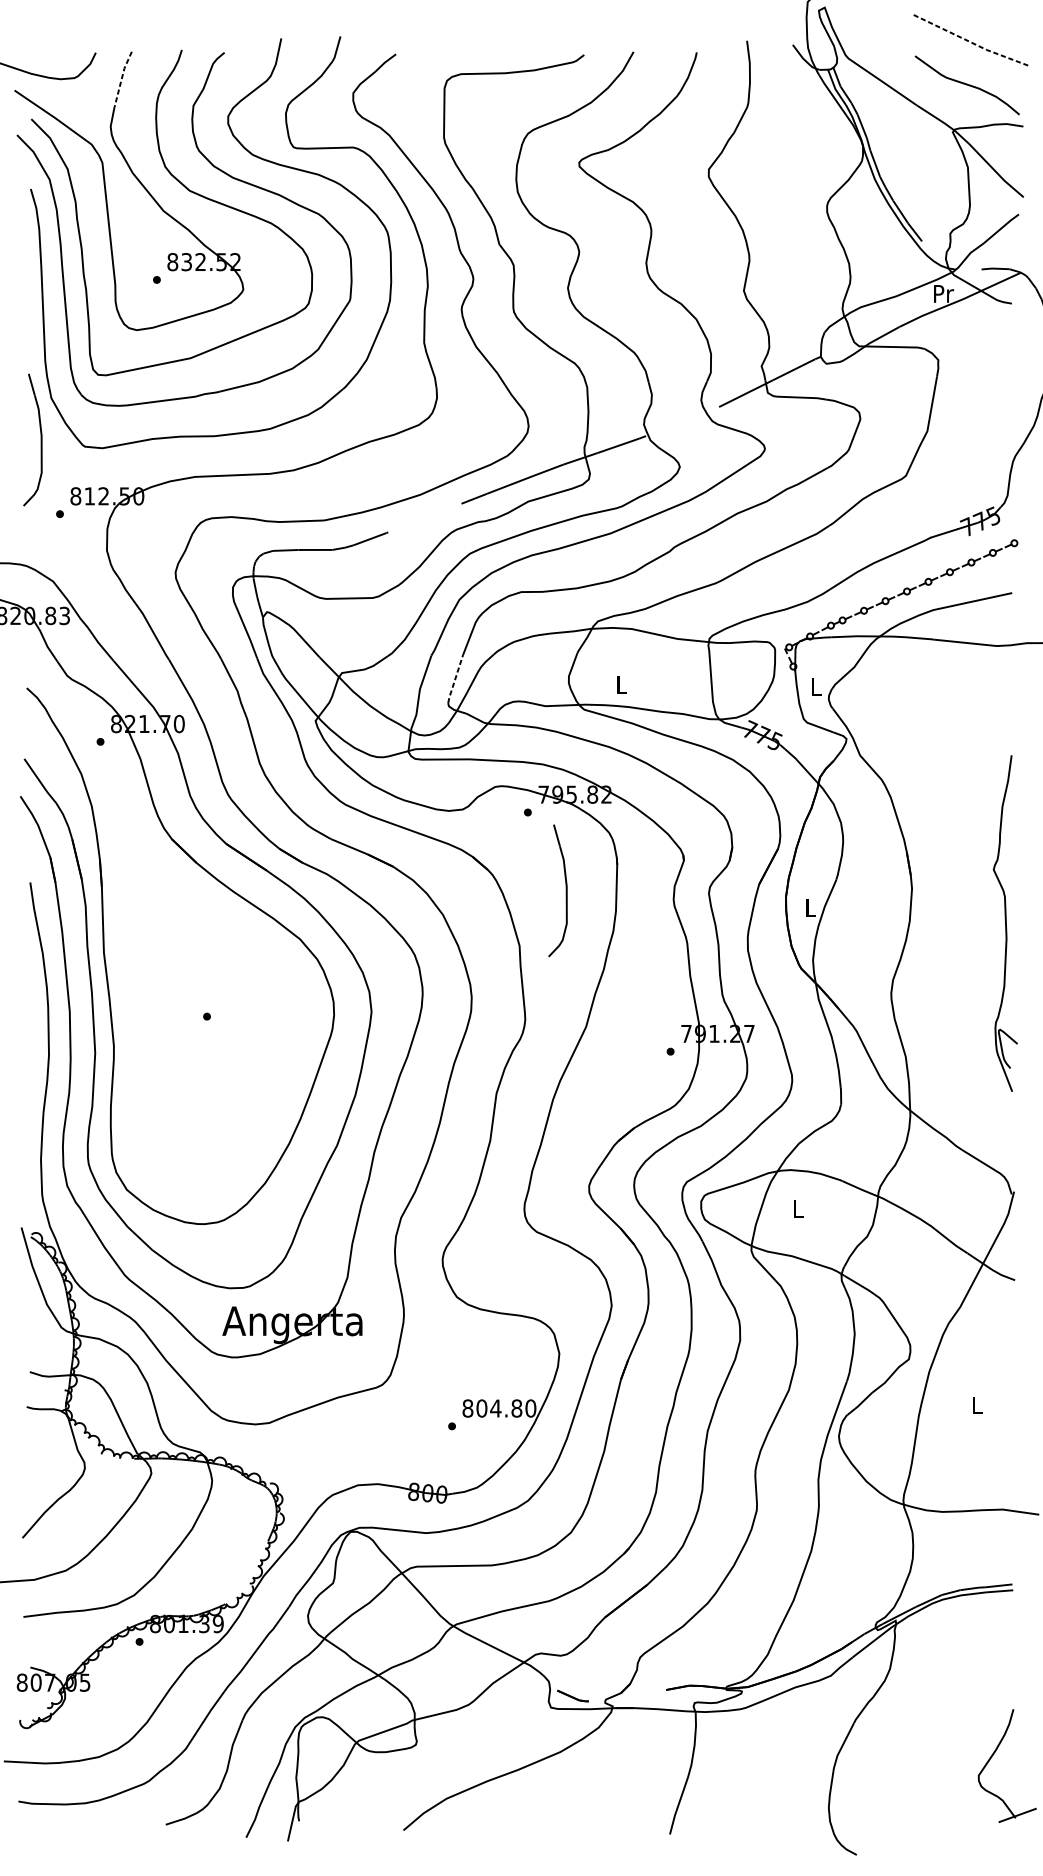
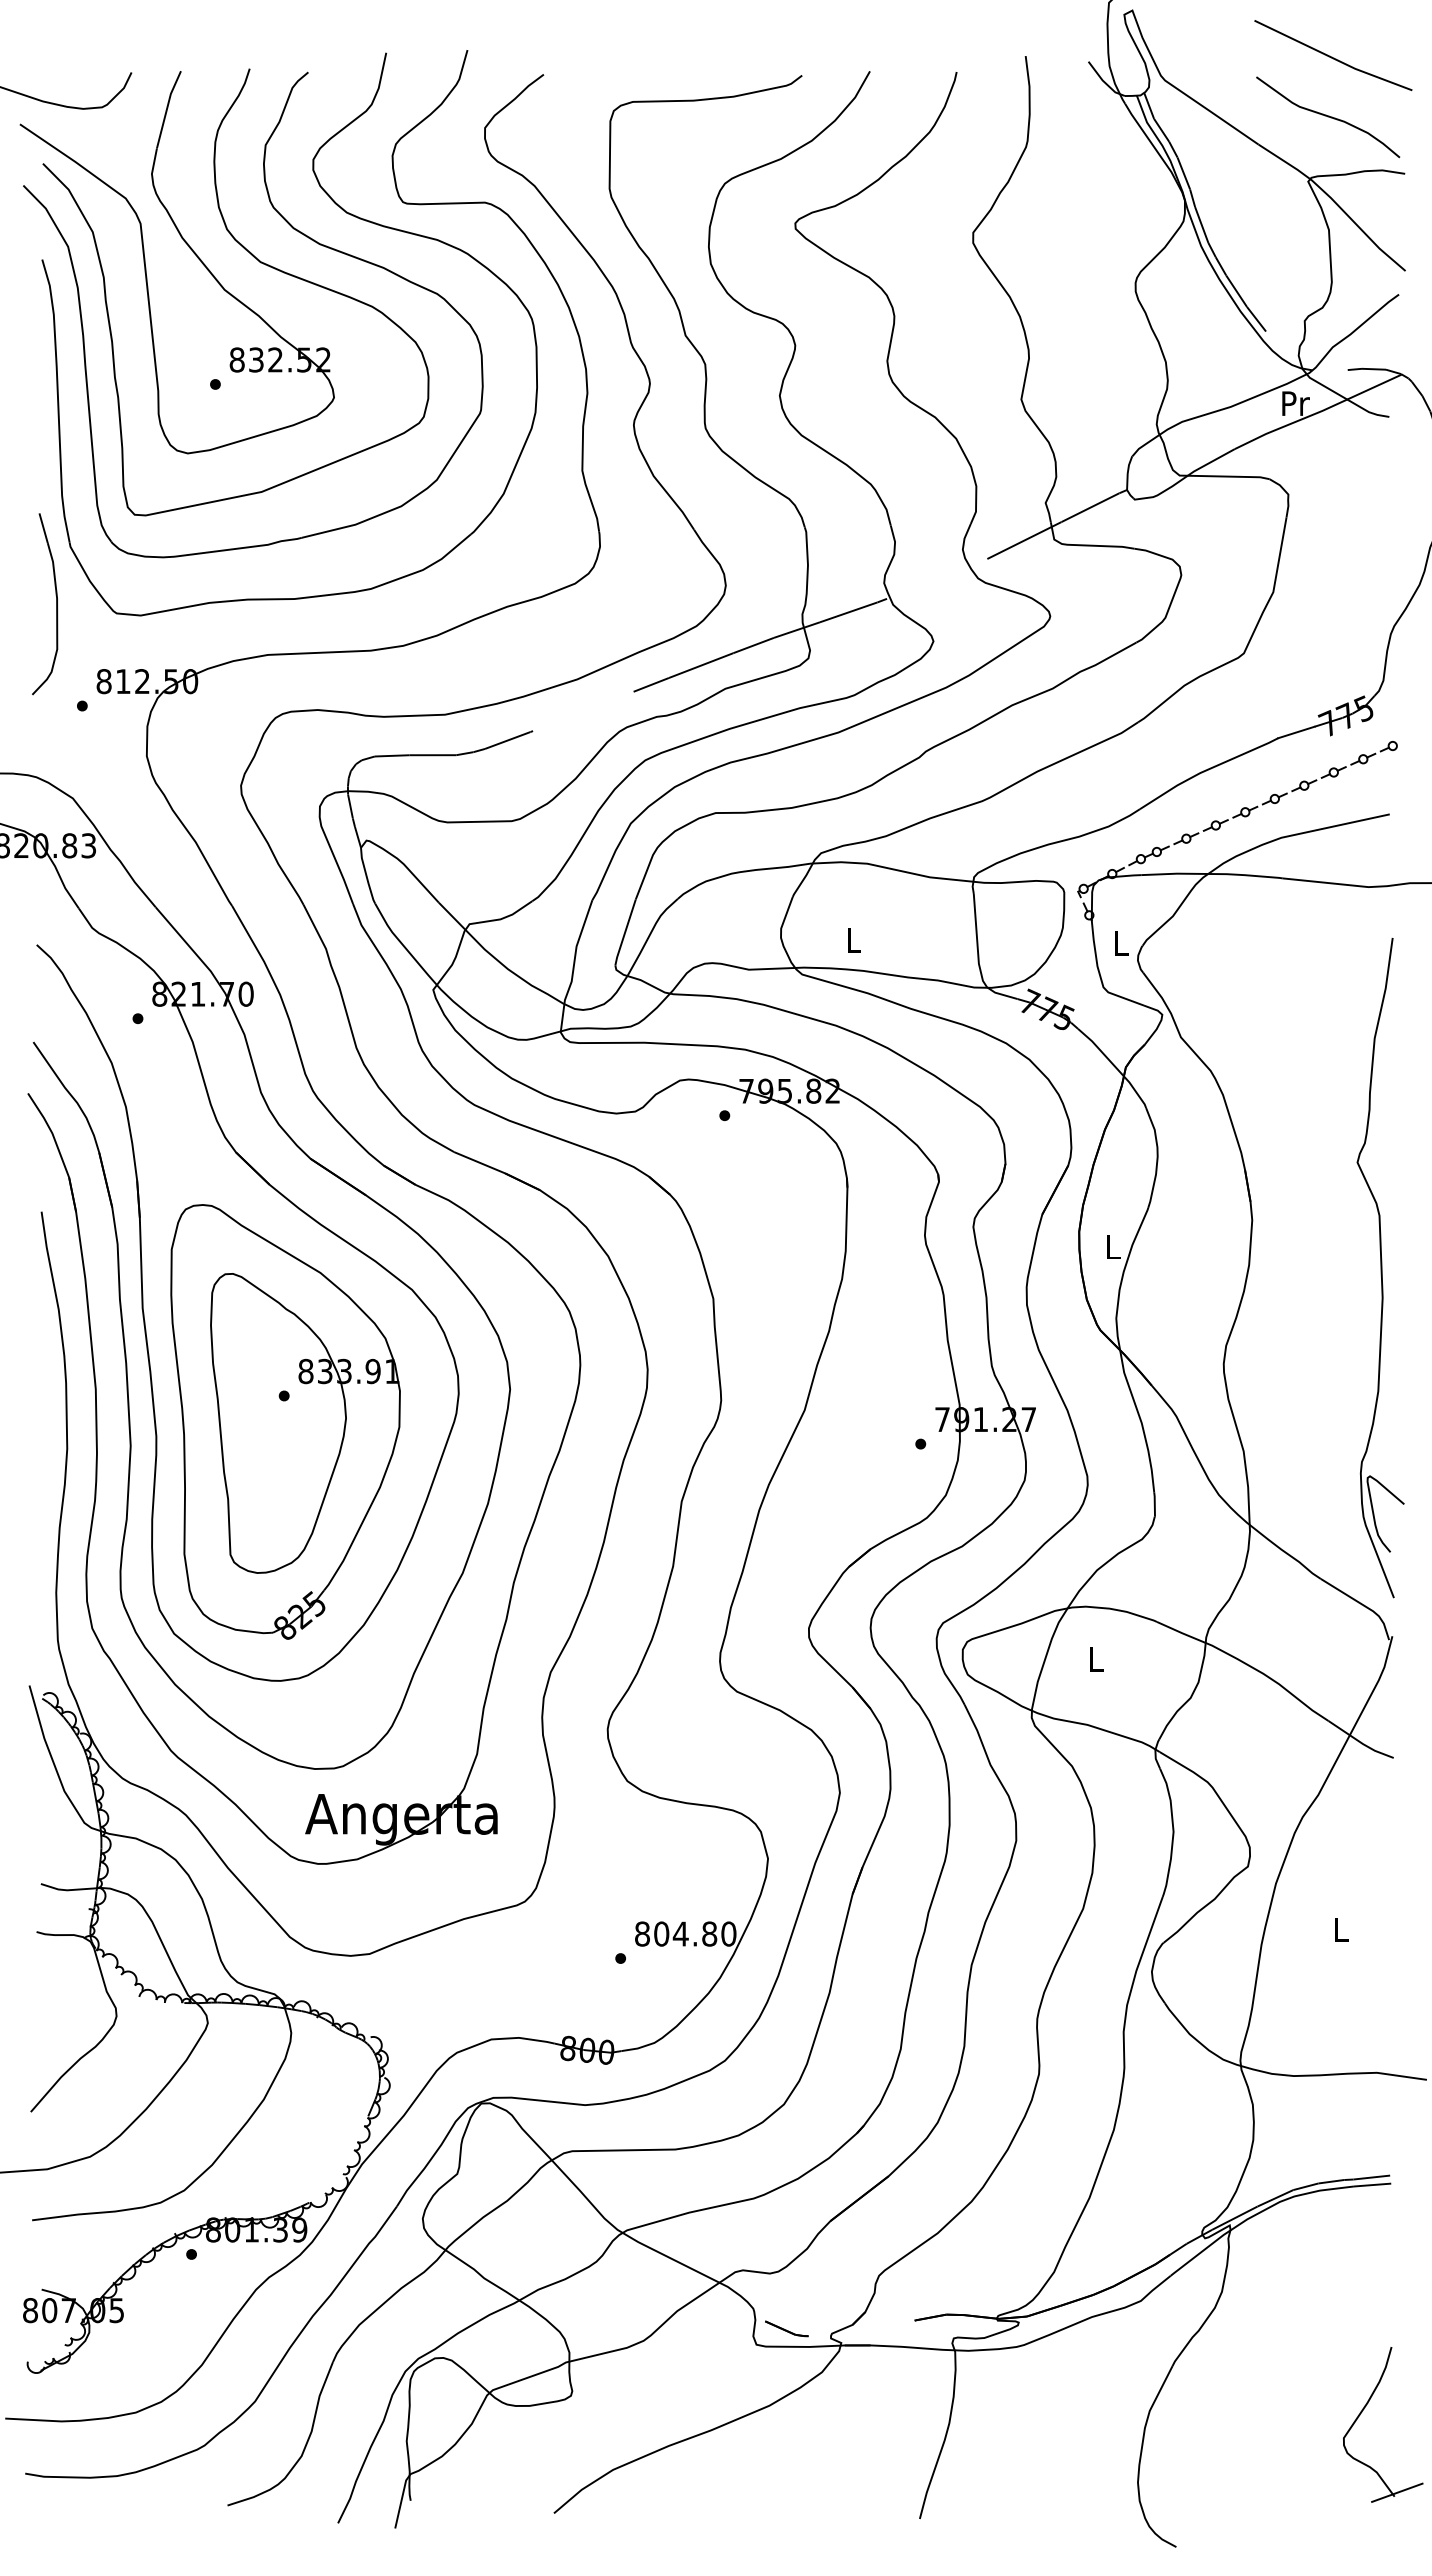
line: (971, 42) -> (1333, 58), dashed -> solid
line: (121, 79) -> (166, 109), dashed -> solid
line: (455, 679) -> (625, 932), dashed -> solid
part: (566, 891) -> (777, 1223), removed
part: (1005, 923) -> (1380, 1268), size x1.43
part: (207, 1035) -> (285, 1421), added

